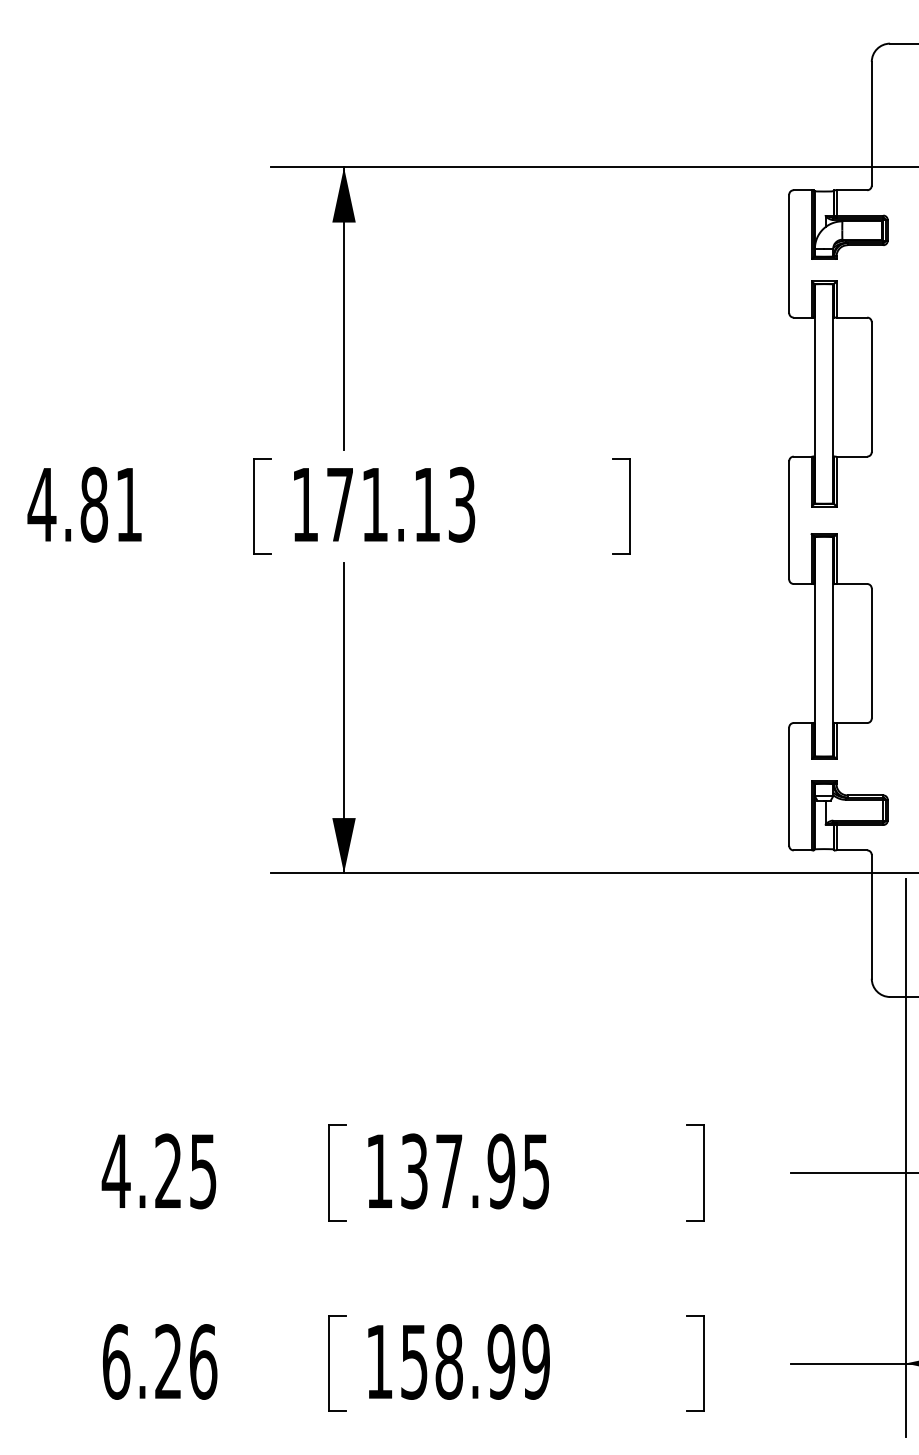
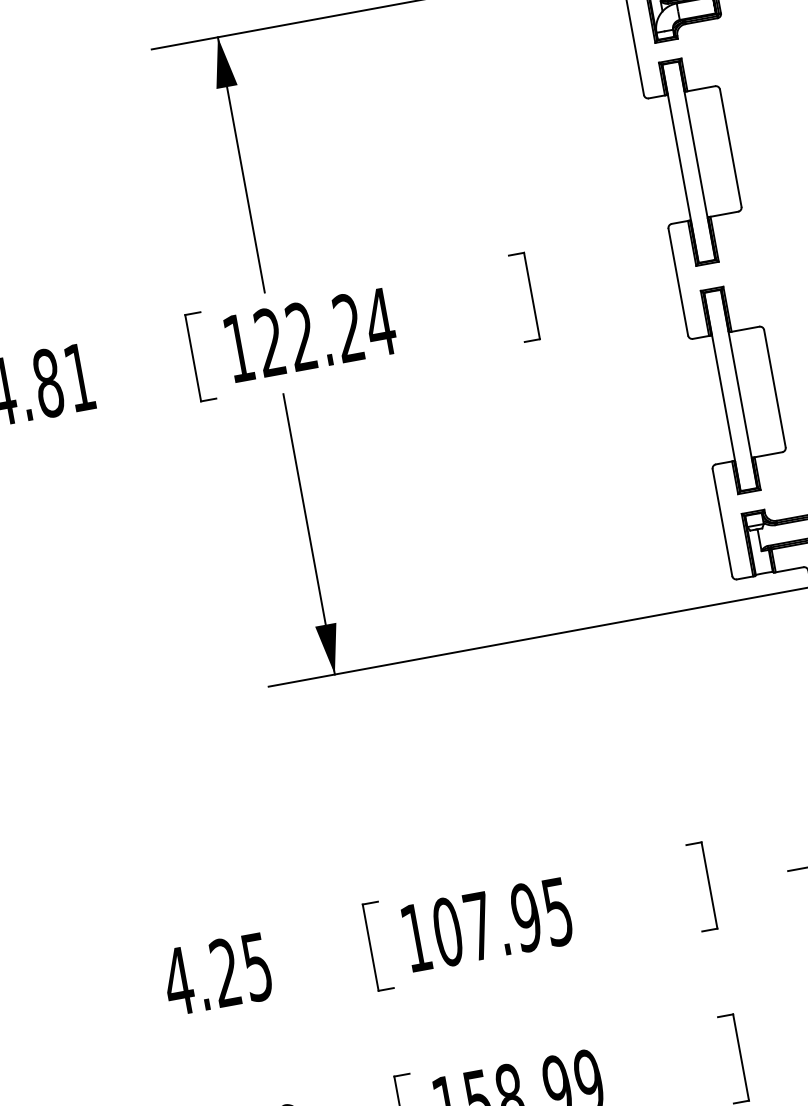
text: (401, 504) -> (325, 332), 171.13 -> 122.24
text: (414, 1171) -> (447, 932), 137.95 -> 107.95

